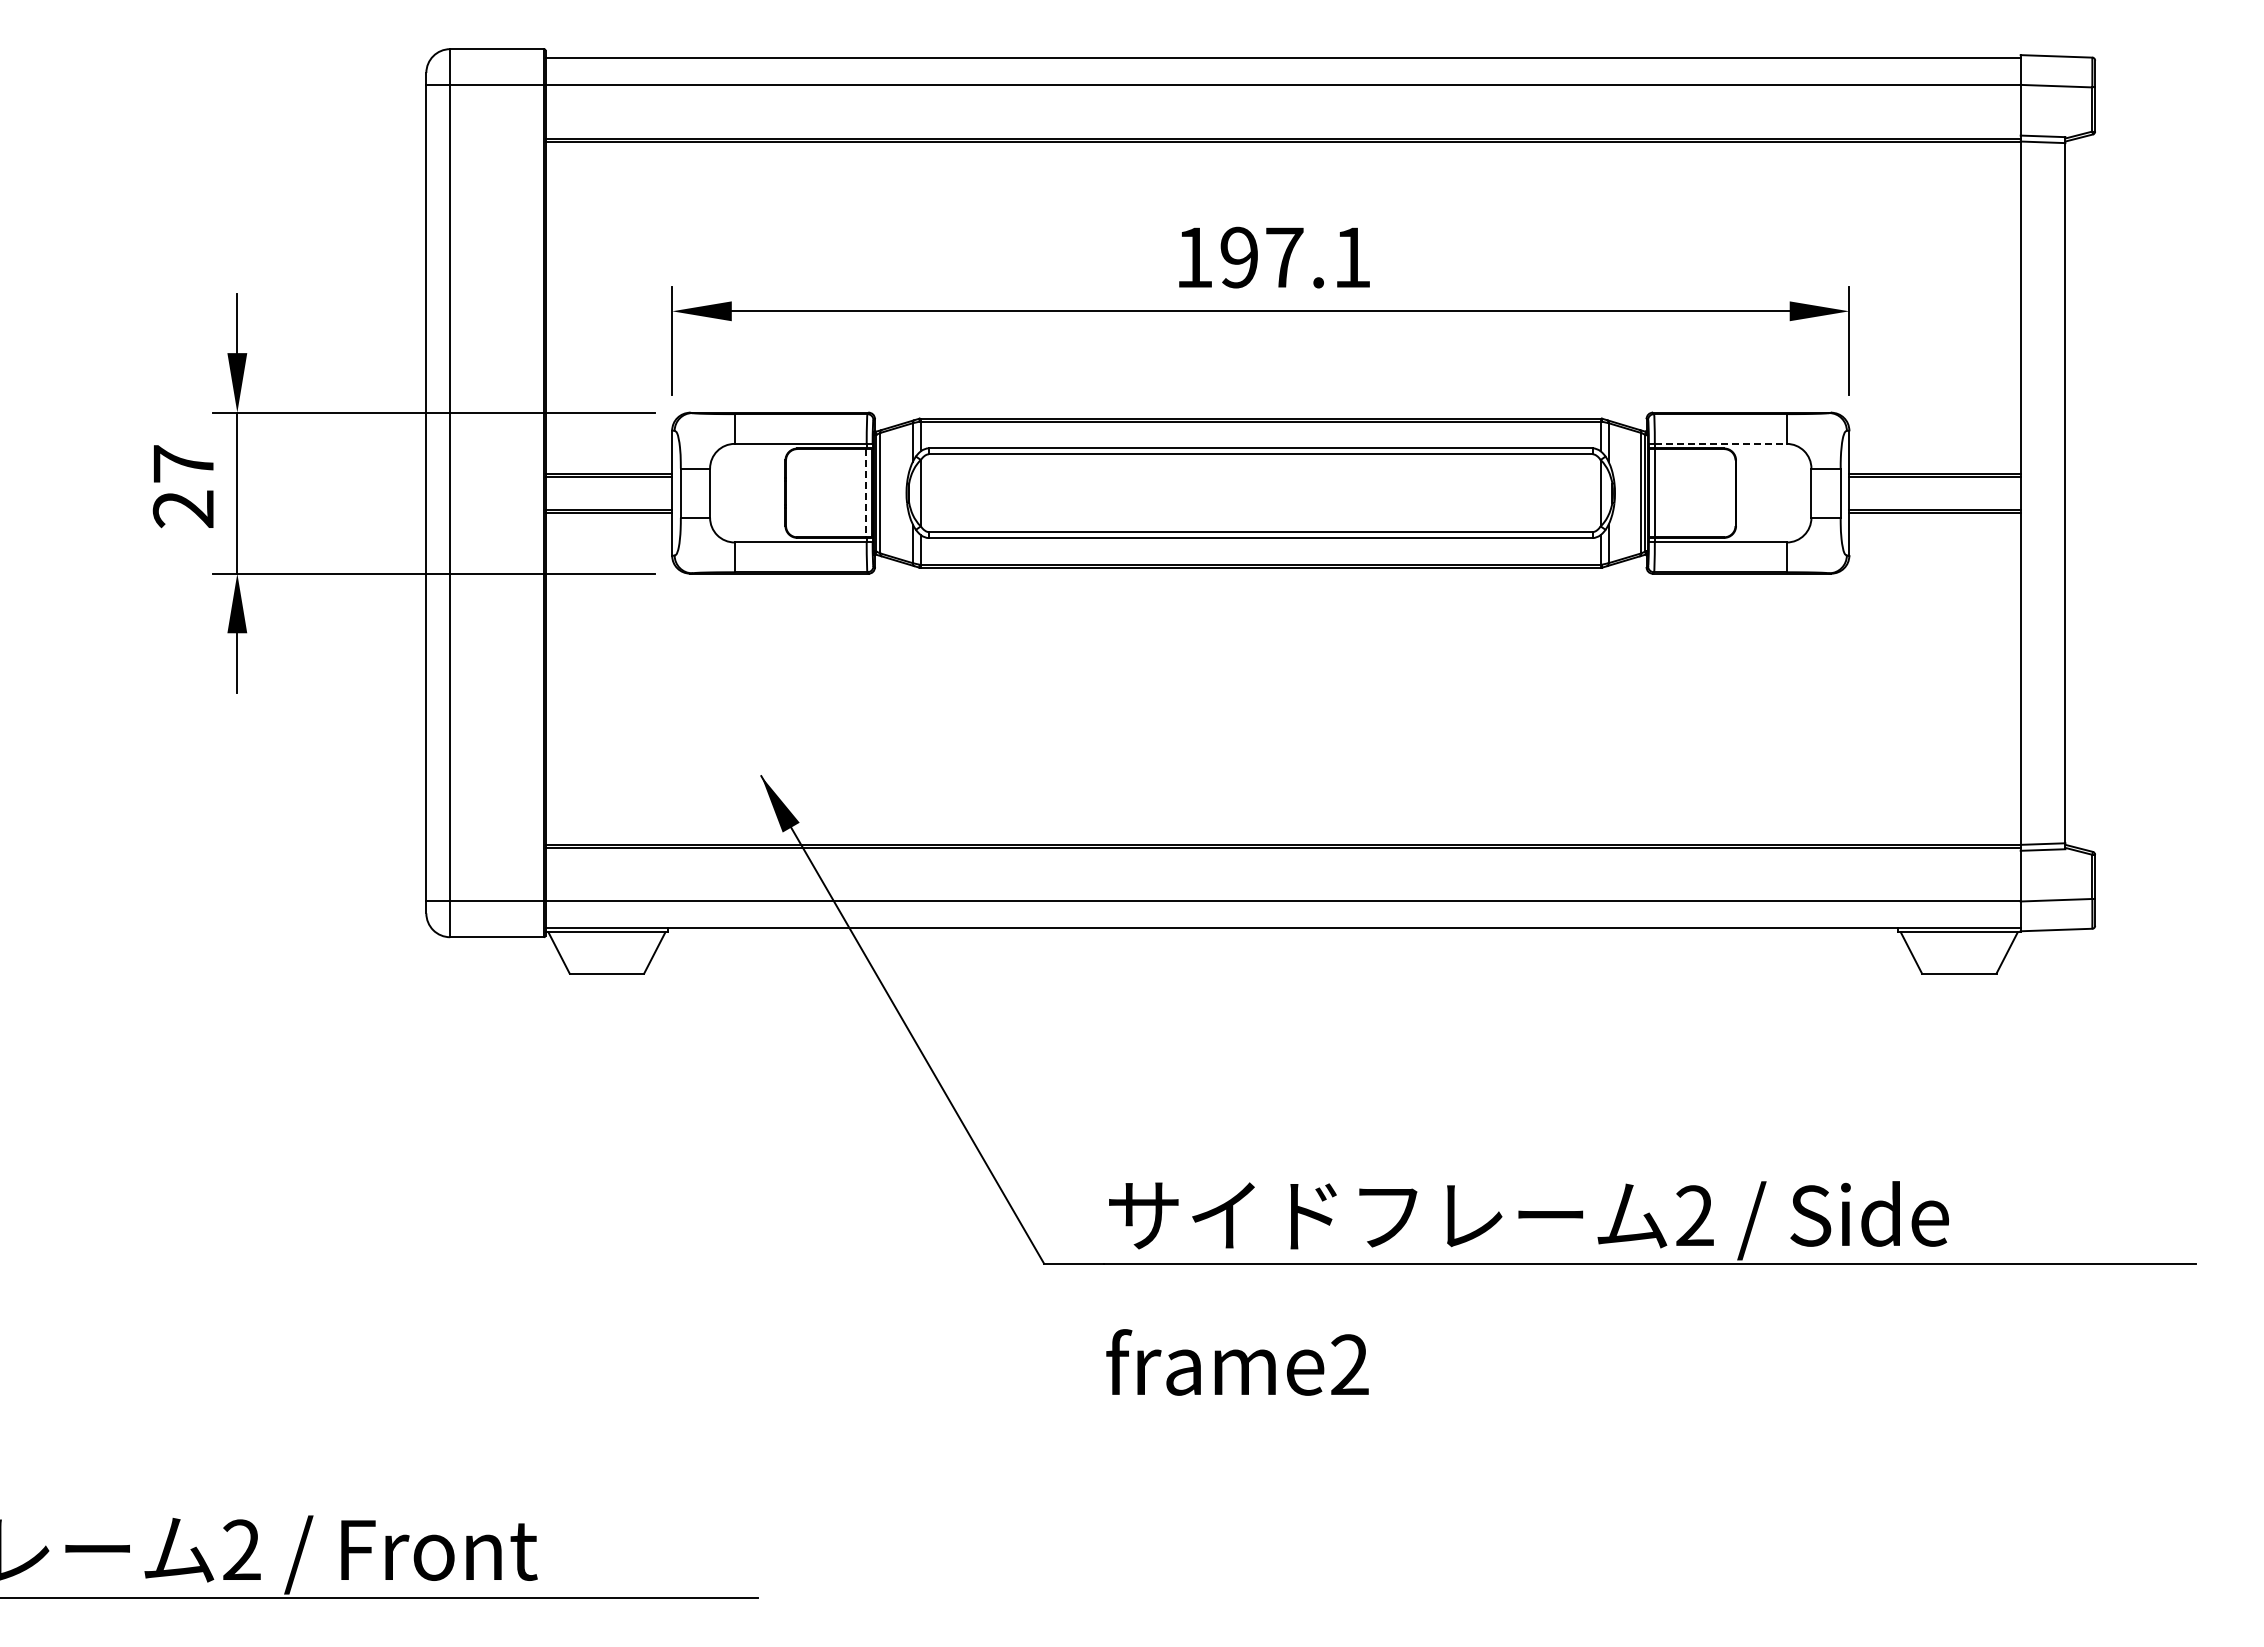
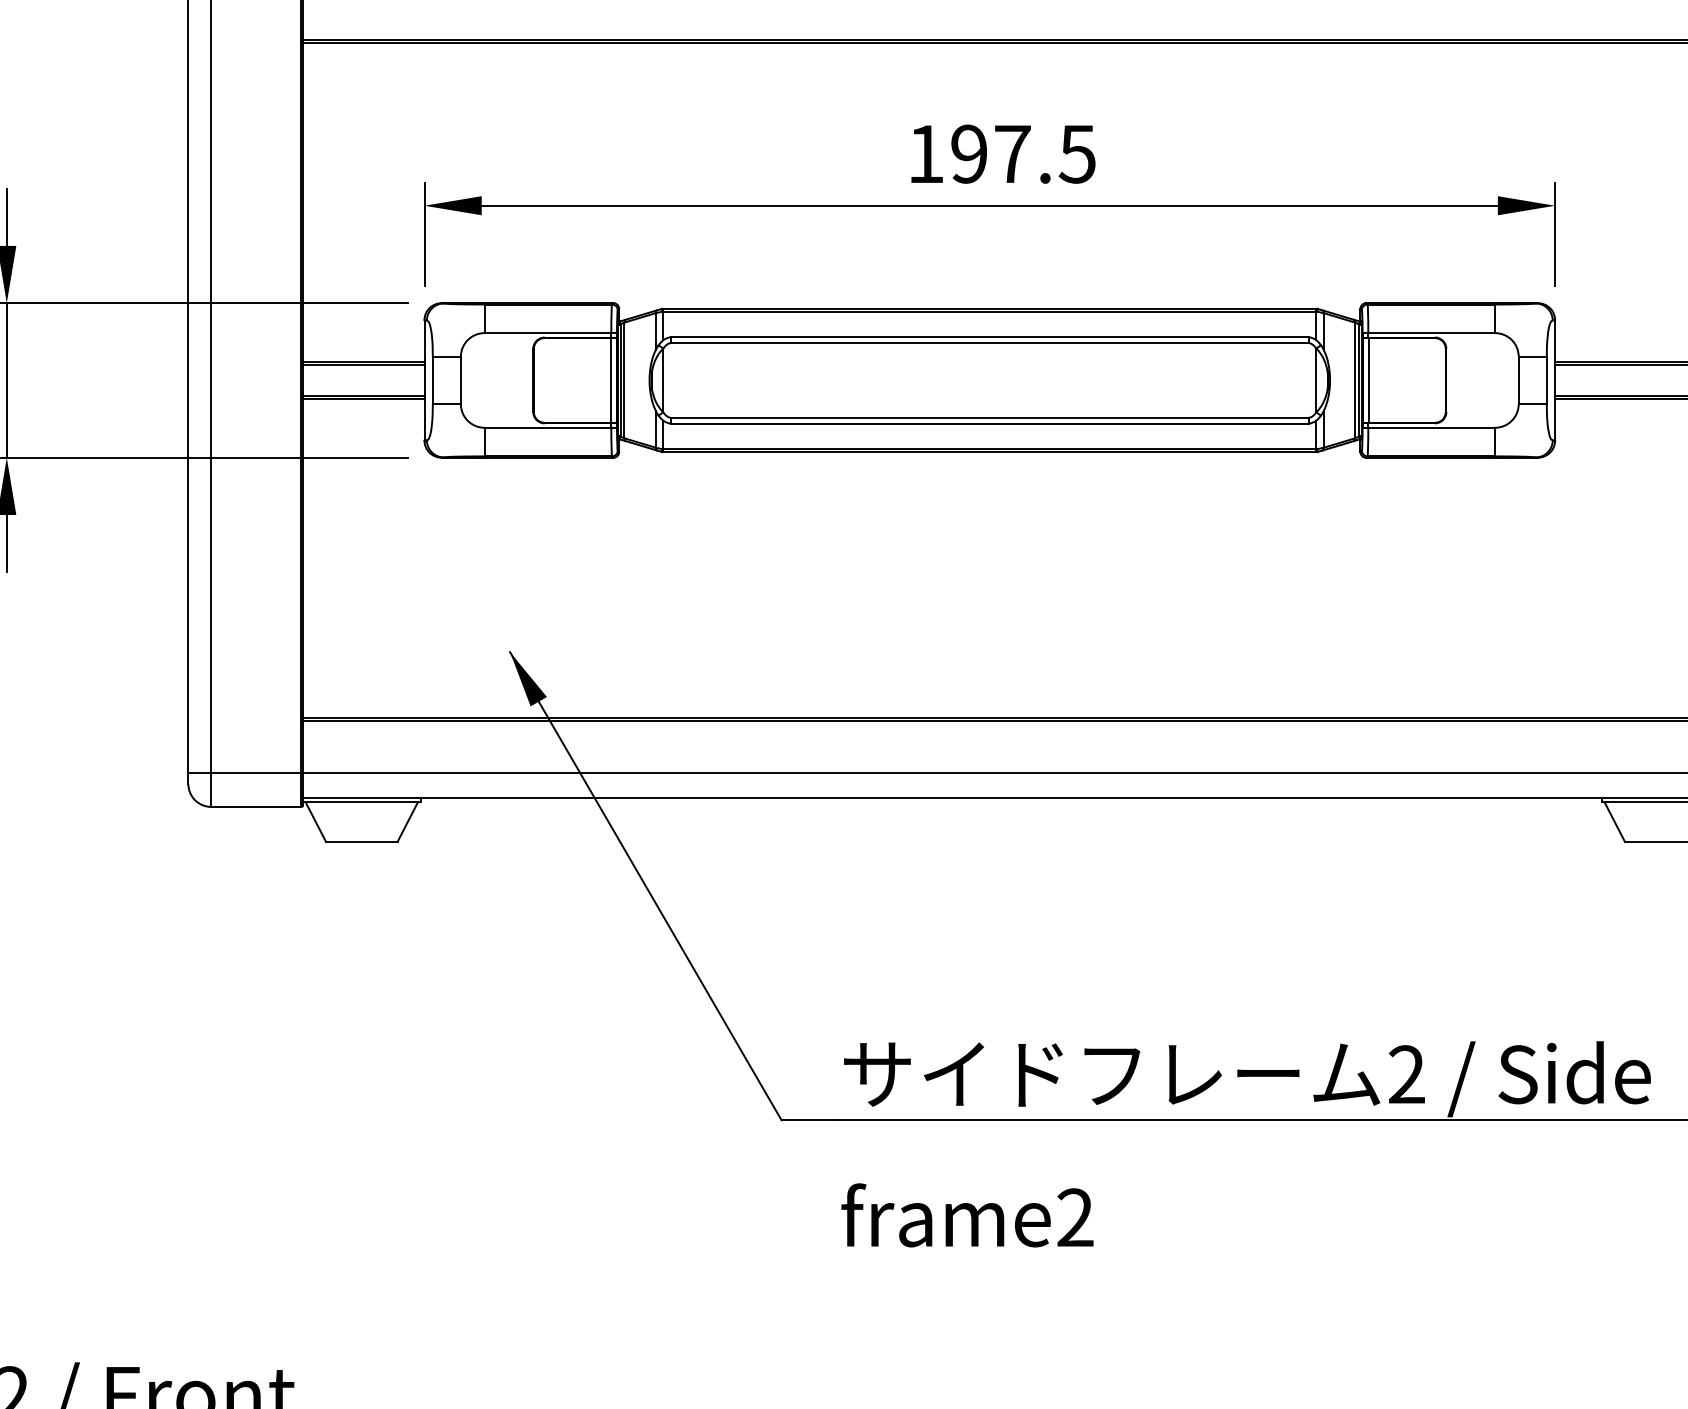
text: (1351, 257) -> (1076, 154), 197.1 -> 197.5
line: (1720, 443) -> (1431, 332), dashed -> solid
line: (866, 493) -> (611, 380), dashed -> solid

